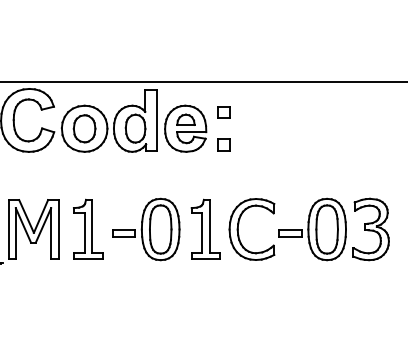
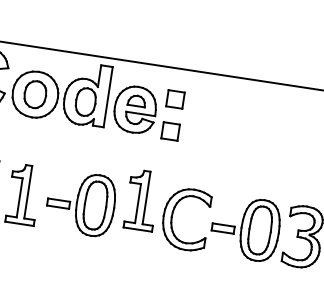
part: (223, 112) -> (175, 99), size x1.4
part: (223, 144) -> (170, 130), size x1.4
part: (205, 228) -> (141, 199), moved

